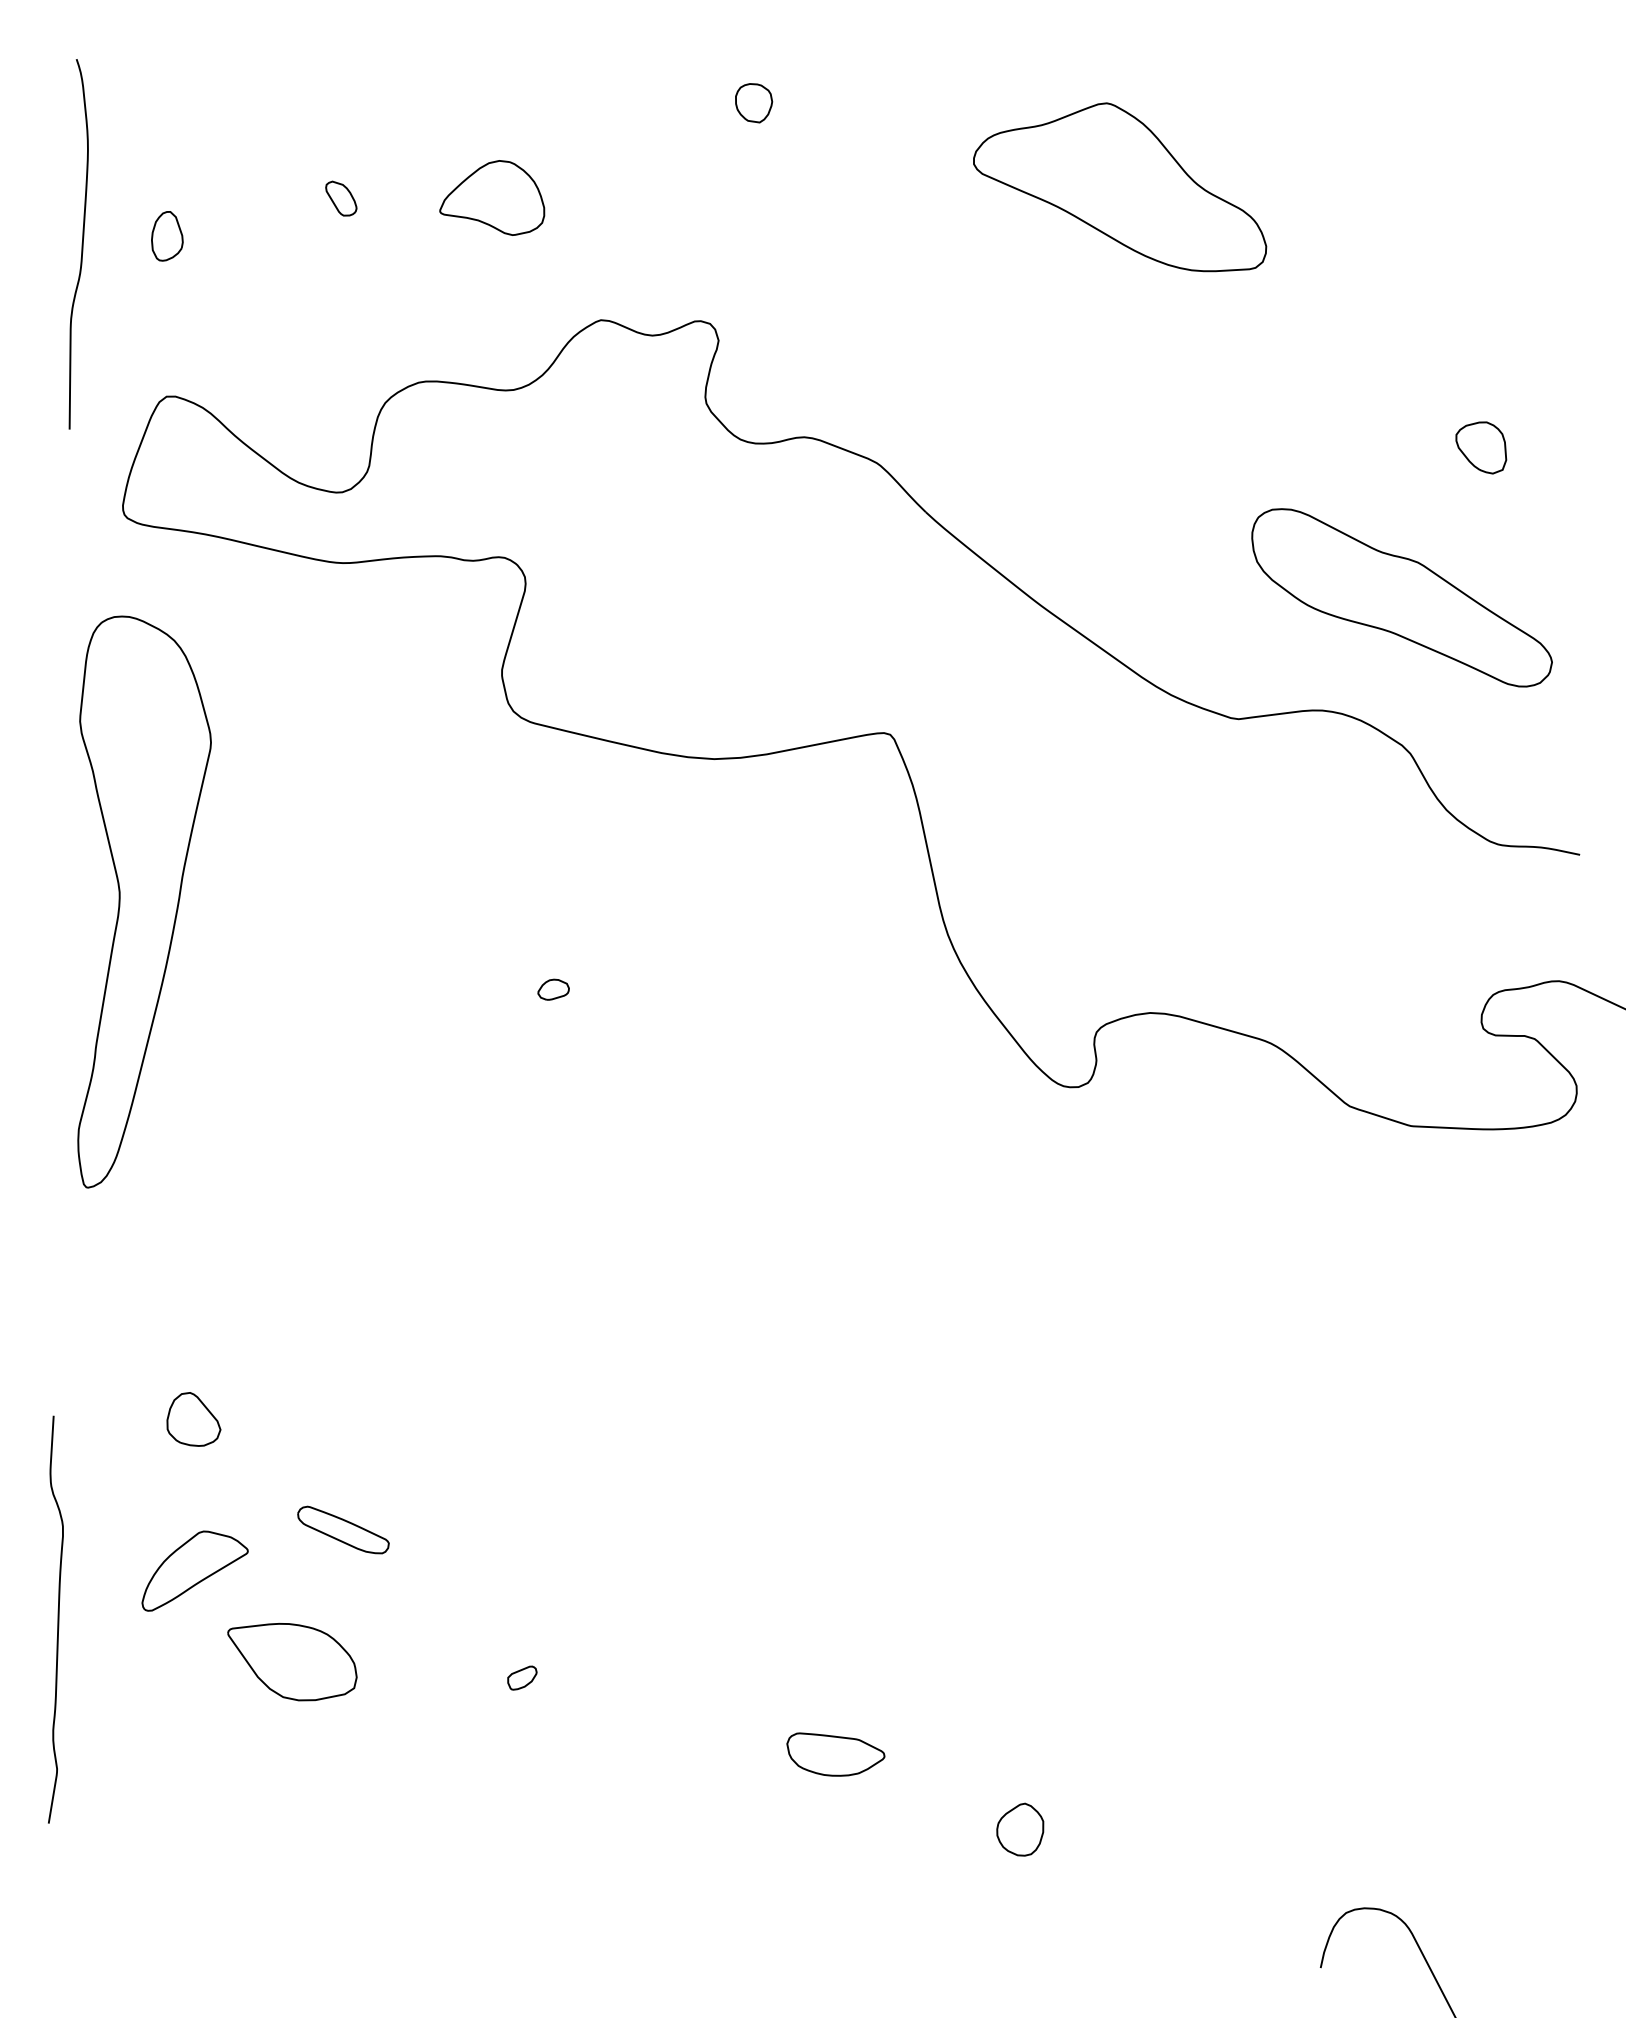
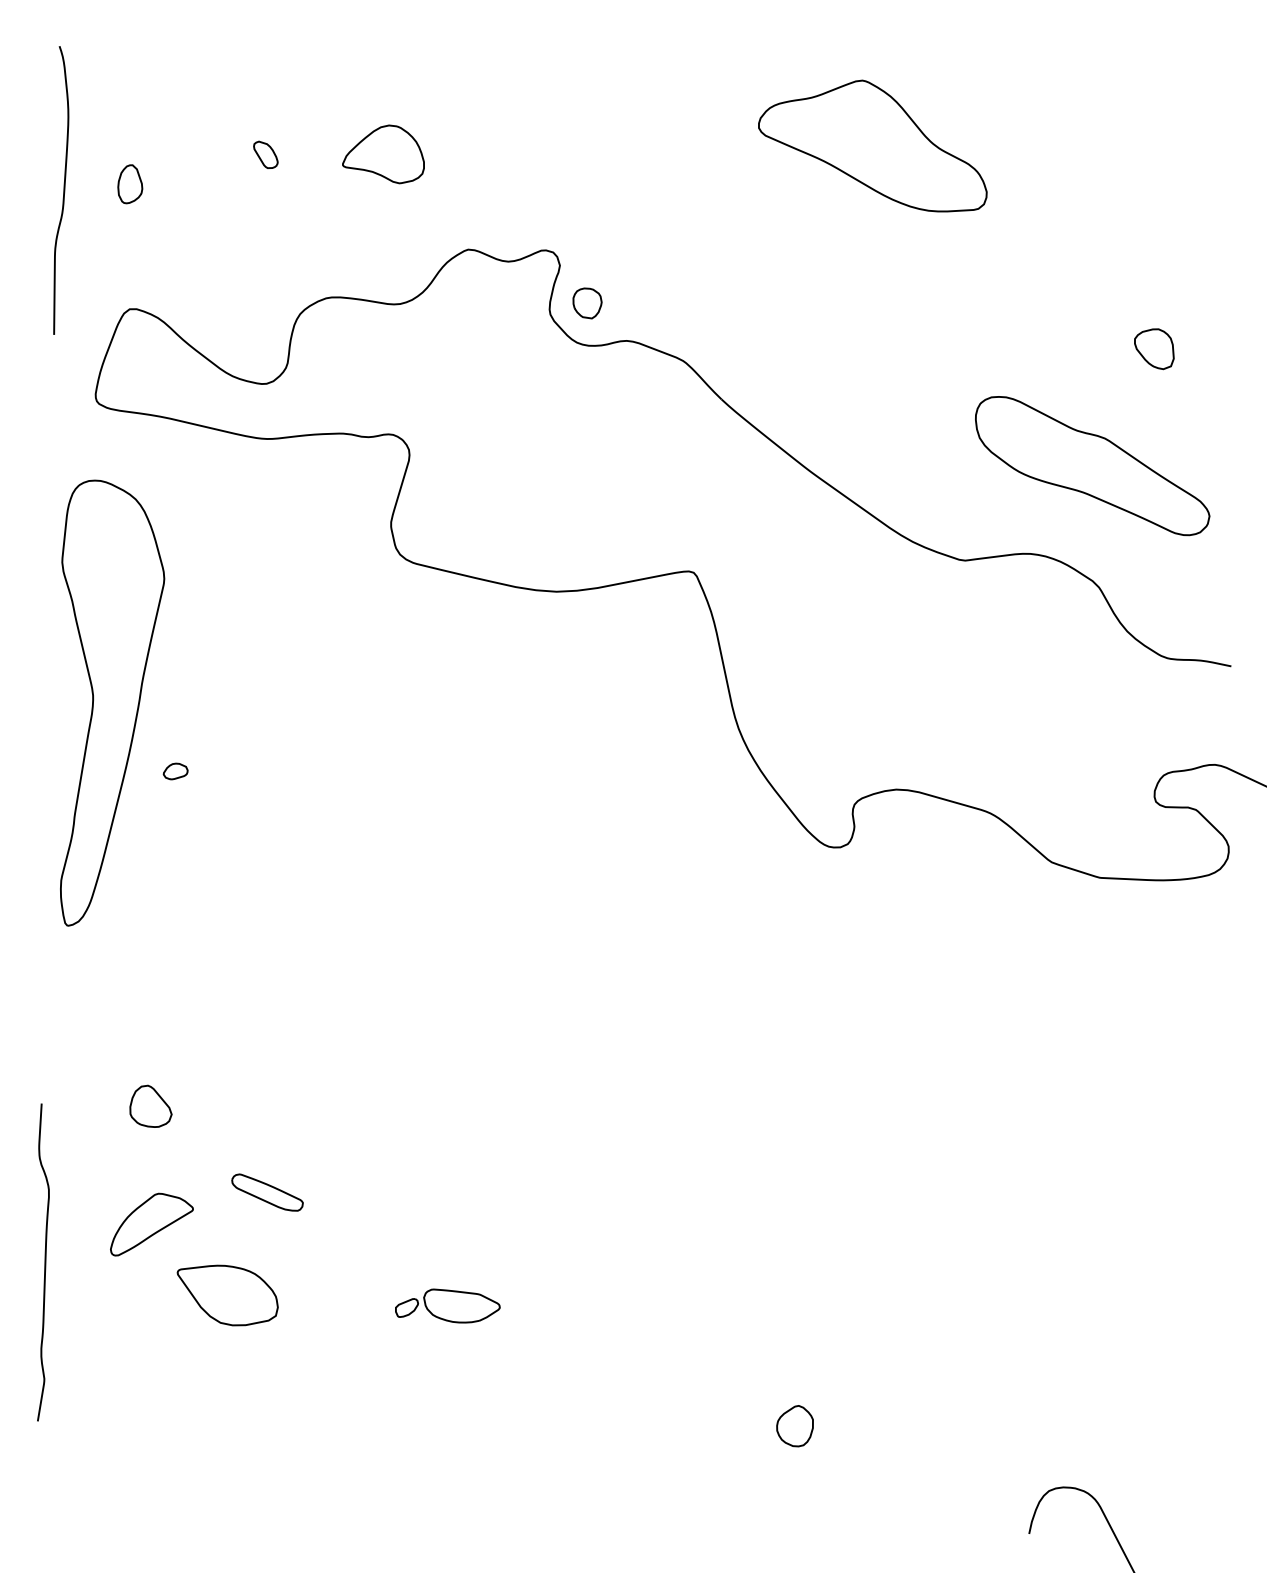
part: (754, 103) -> (587, 303), moved
part: (553, 989) -> (175, 771), moved
part: (835, 1754) -> (461, 1305), moved

